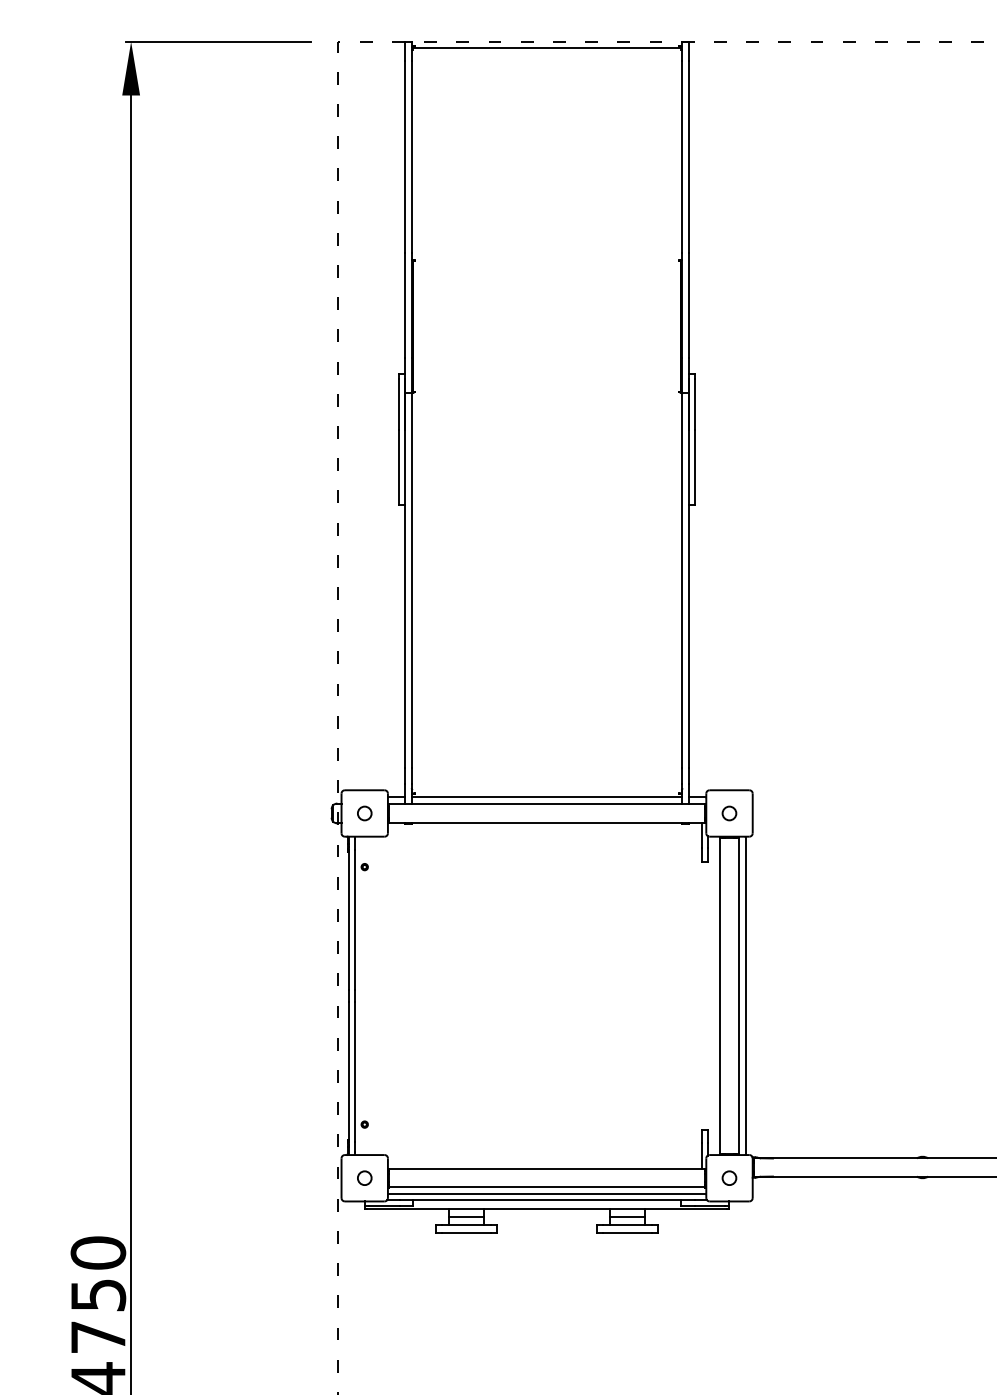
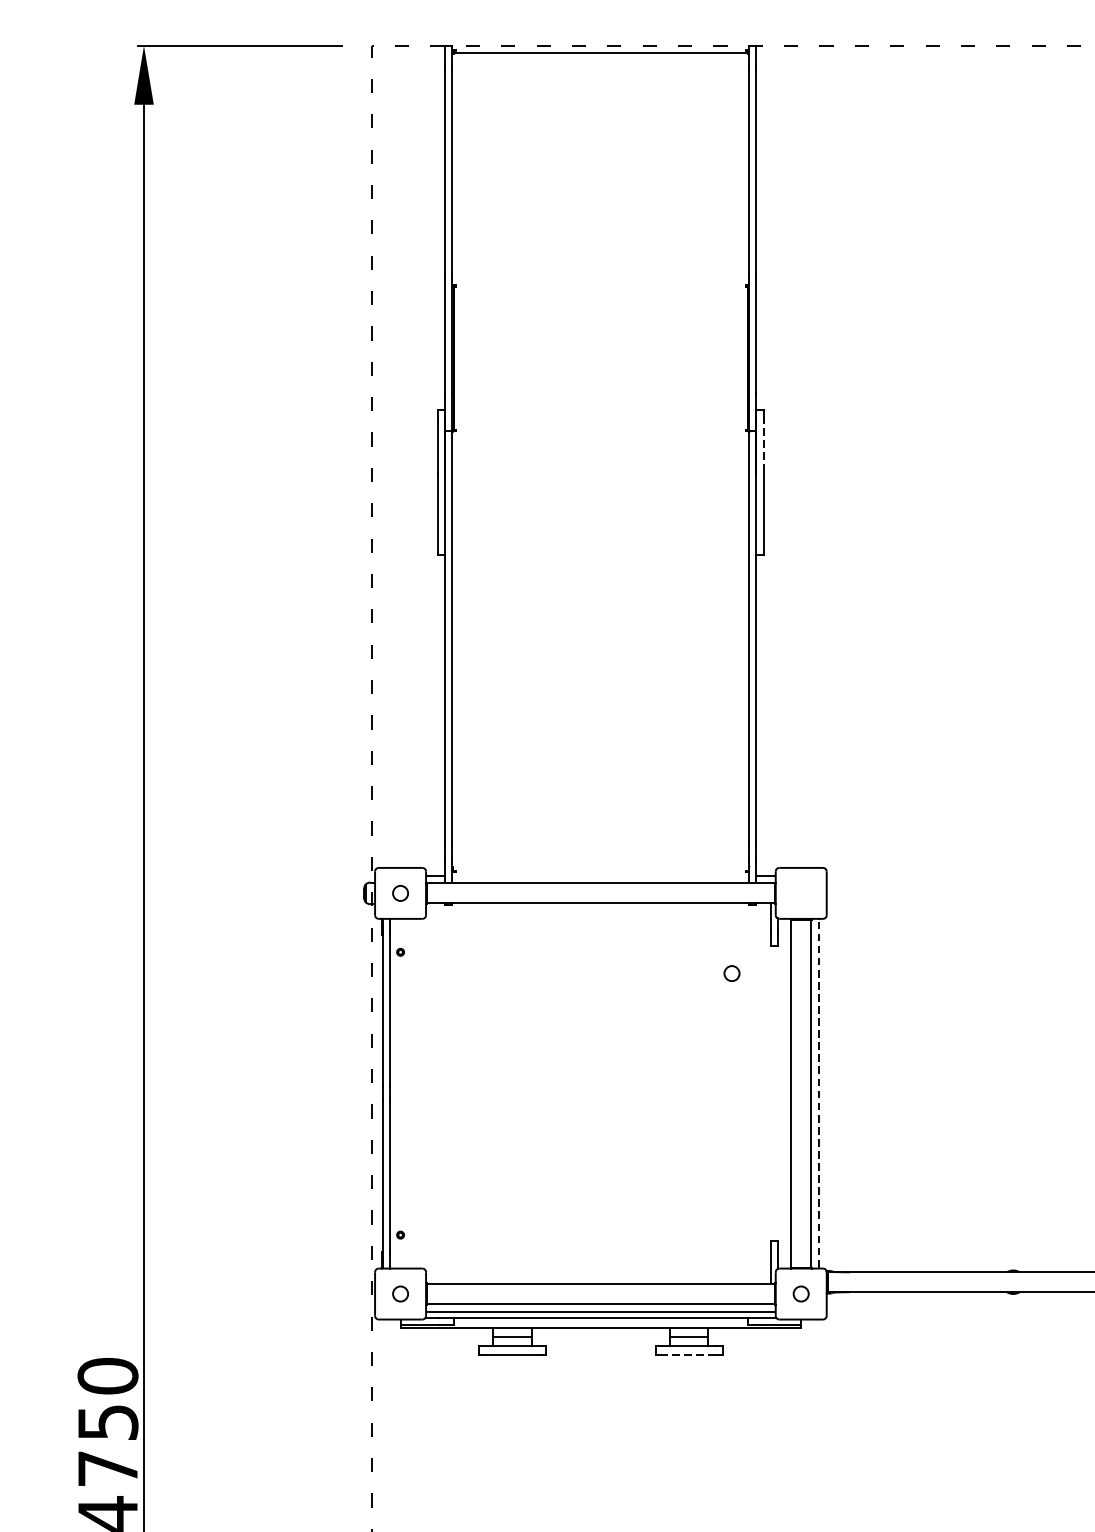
line: (695, 404) -> (763, 444), solid -> dashed
line: (546, 797) -> (600, 875), removed
circle: (729, 813) -> (732, 973), moved
line: (745, 995) -> (818, 1093), solid -> dashed
line: (627, 1233) -> (689, 1354), solid -> dashed

